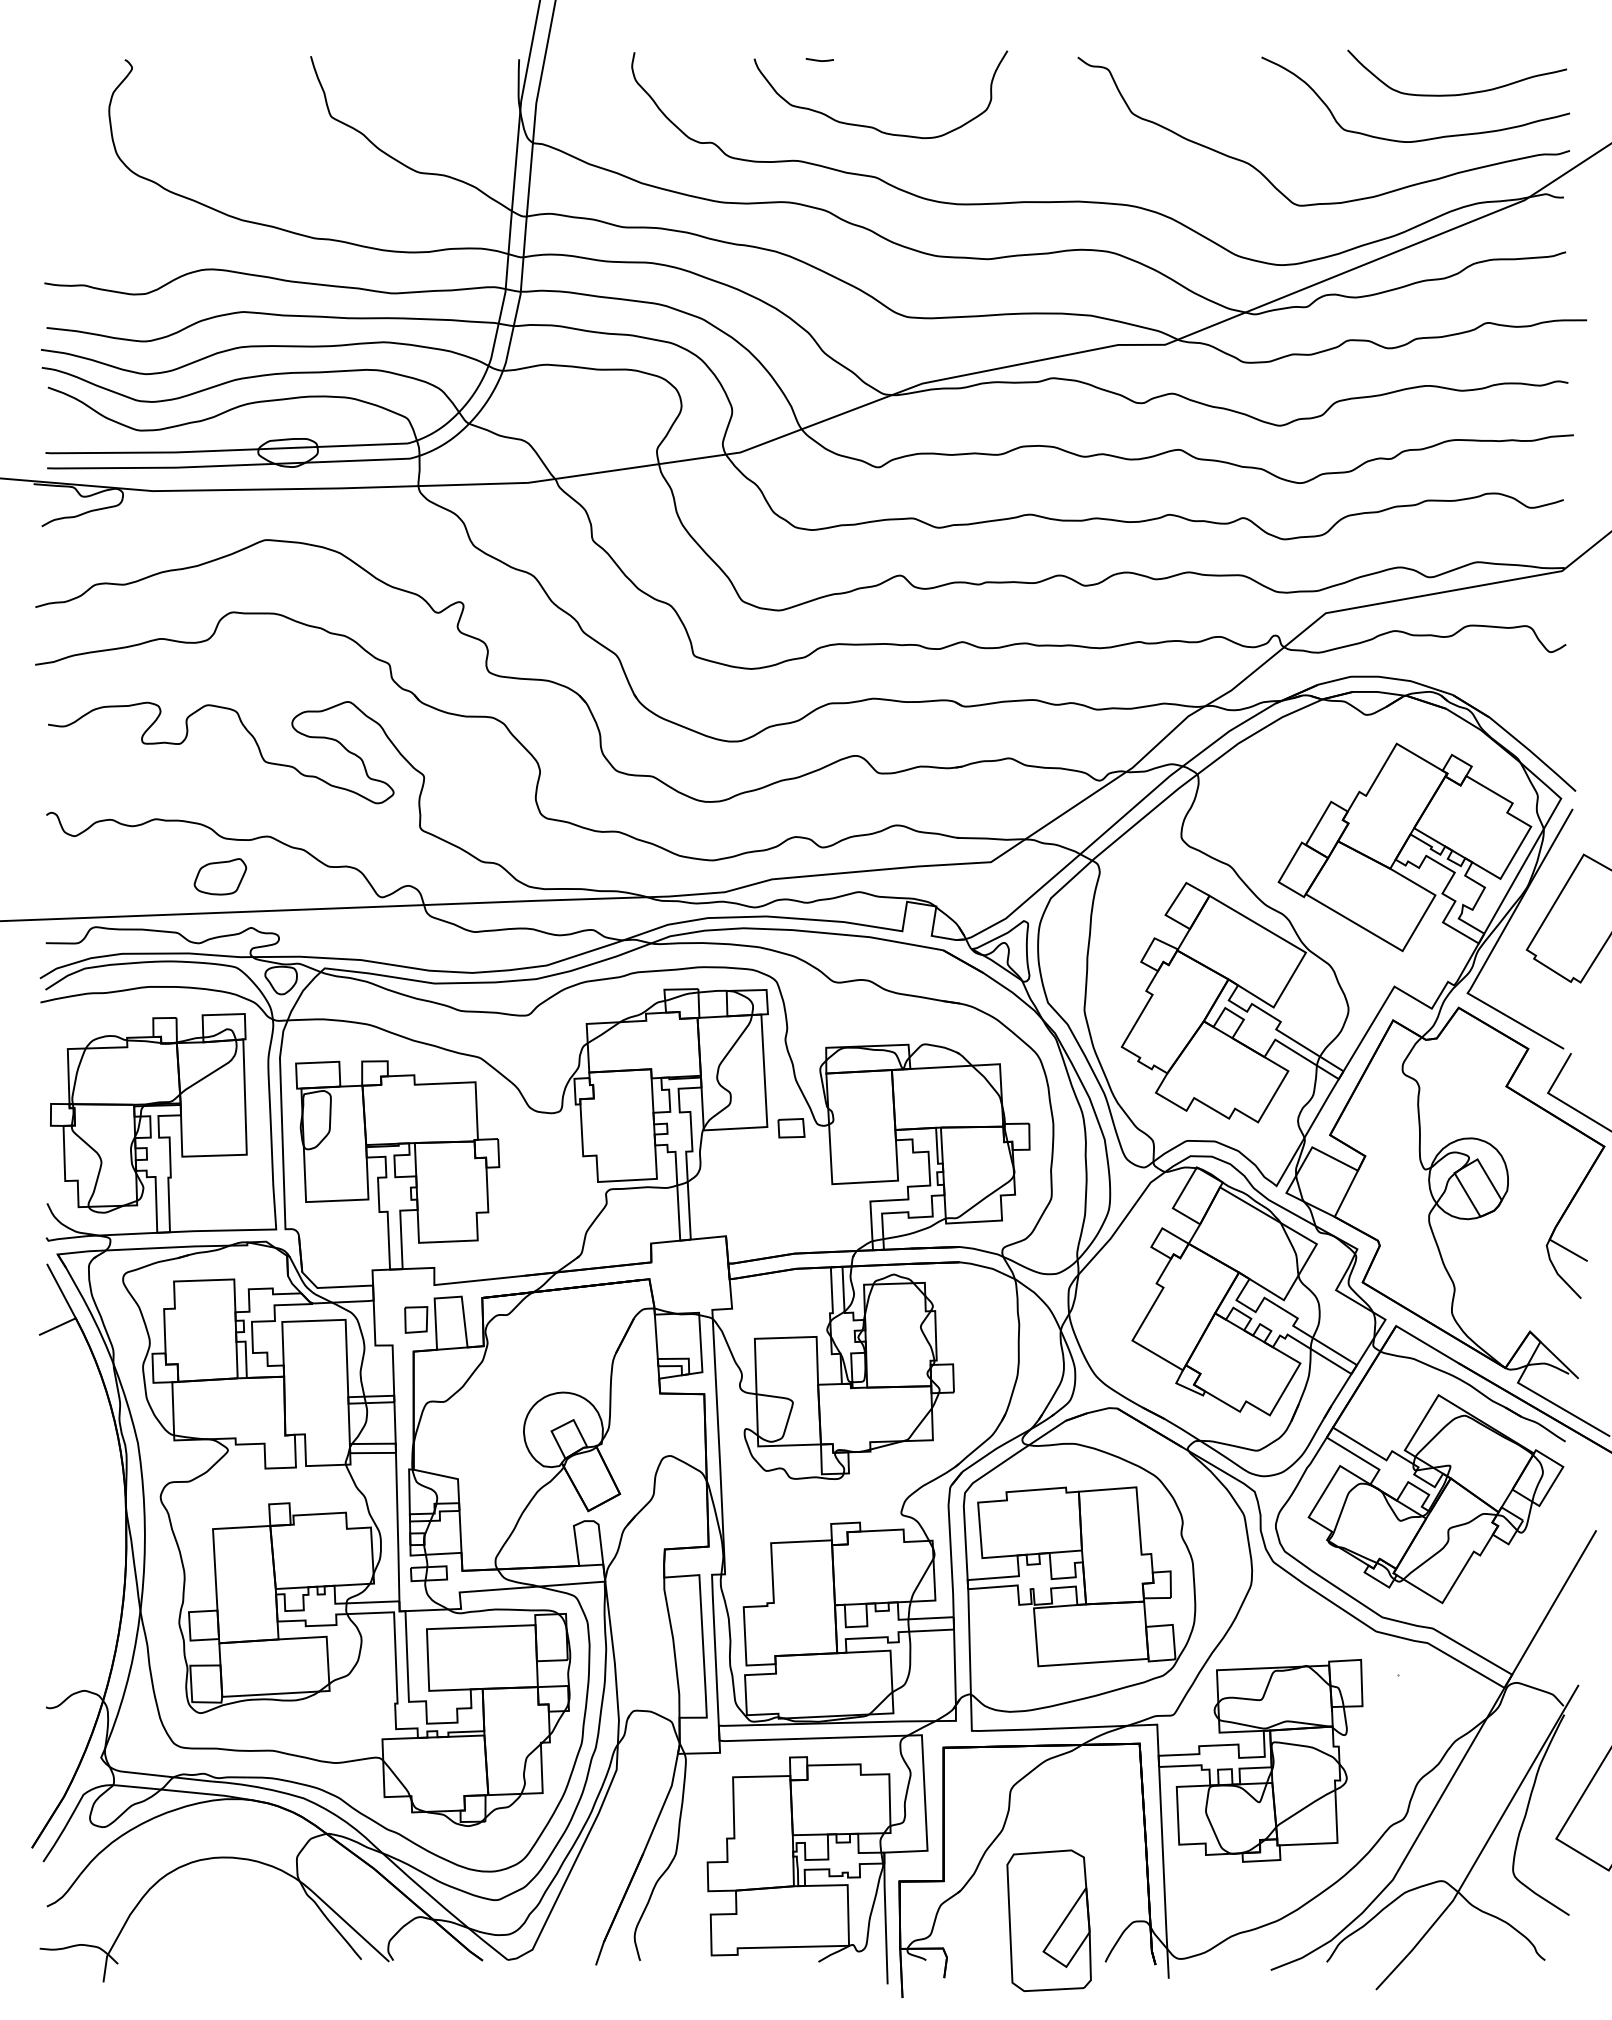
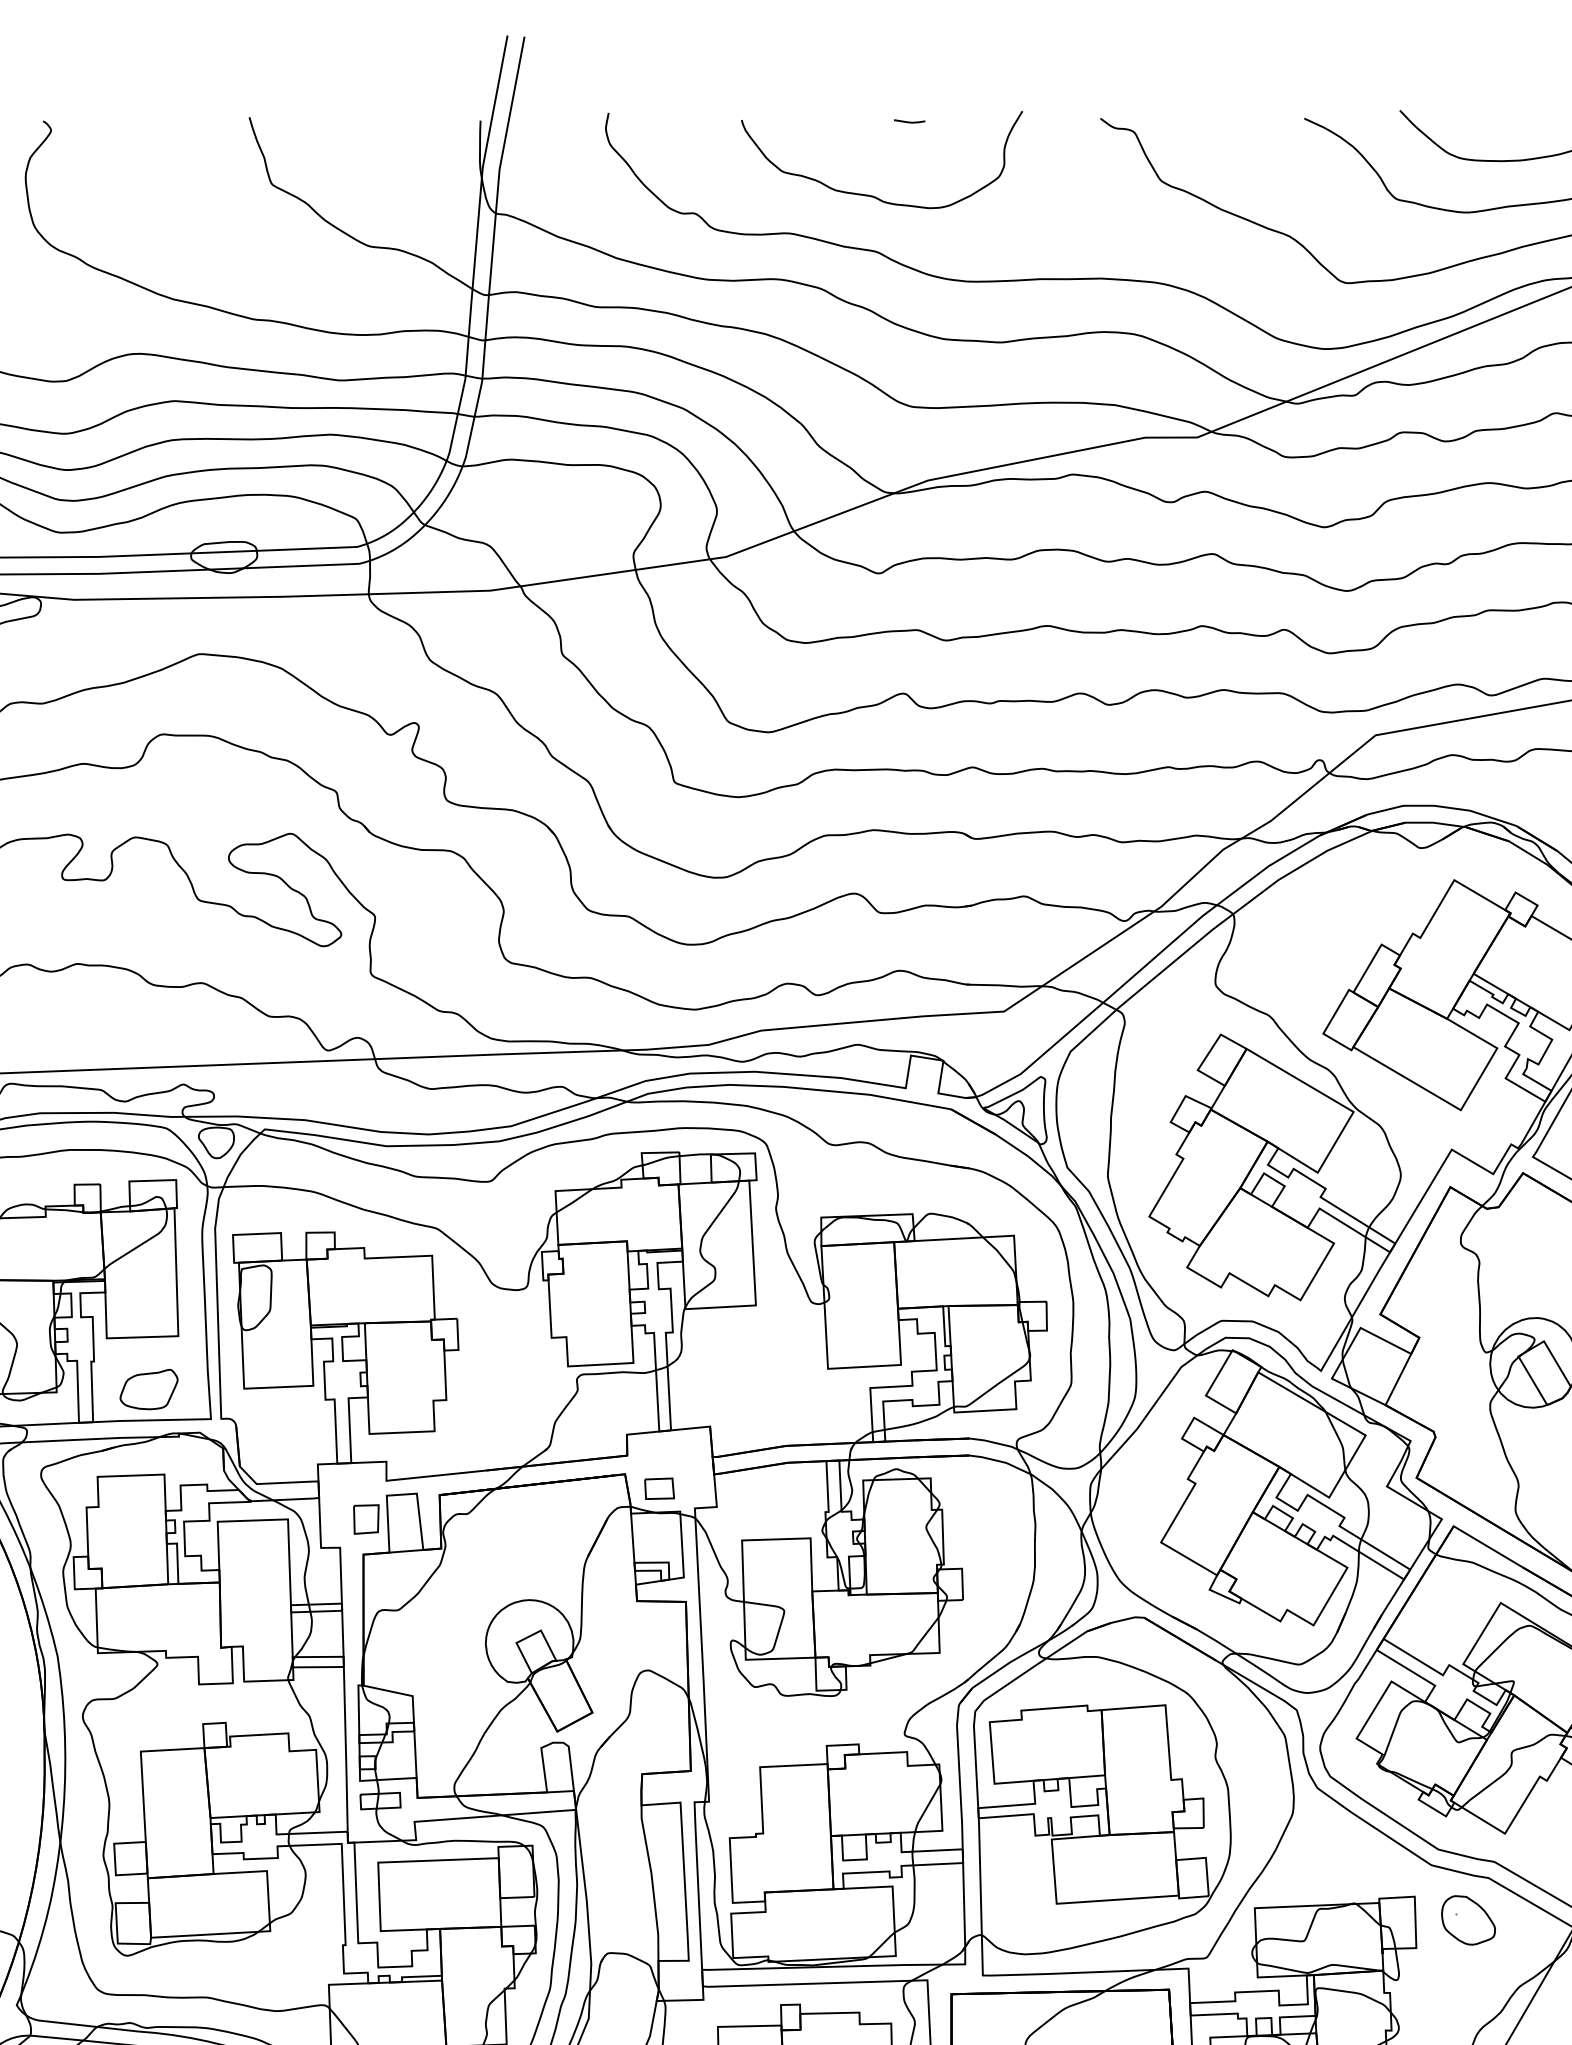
line: (818, 59) -> (908, 120), moved
part: (220, 876) -> (149, 1389), moved
part: (791, 1128) -> (659, 1489), moved
part: (1409, 1680) -> (1468, 1919), added

